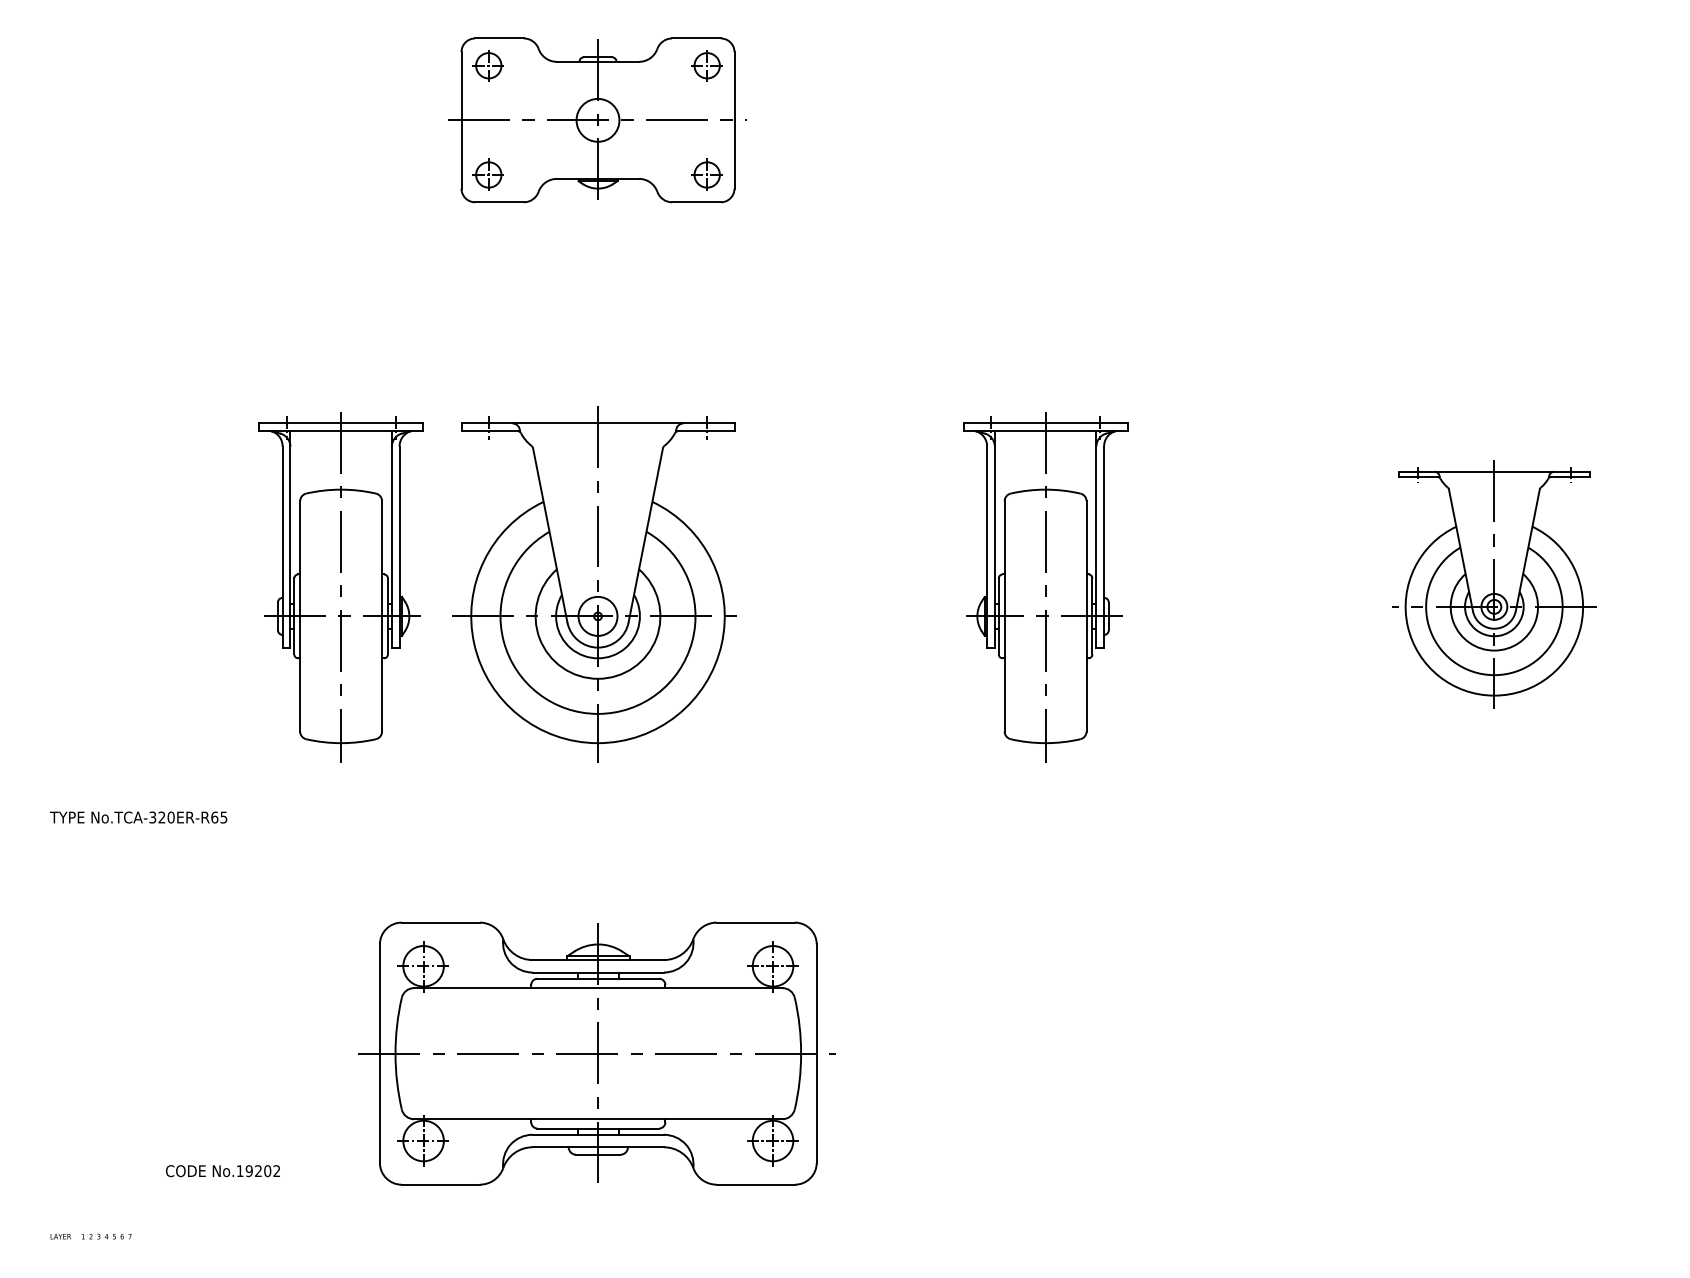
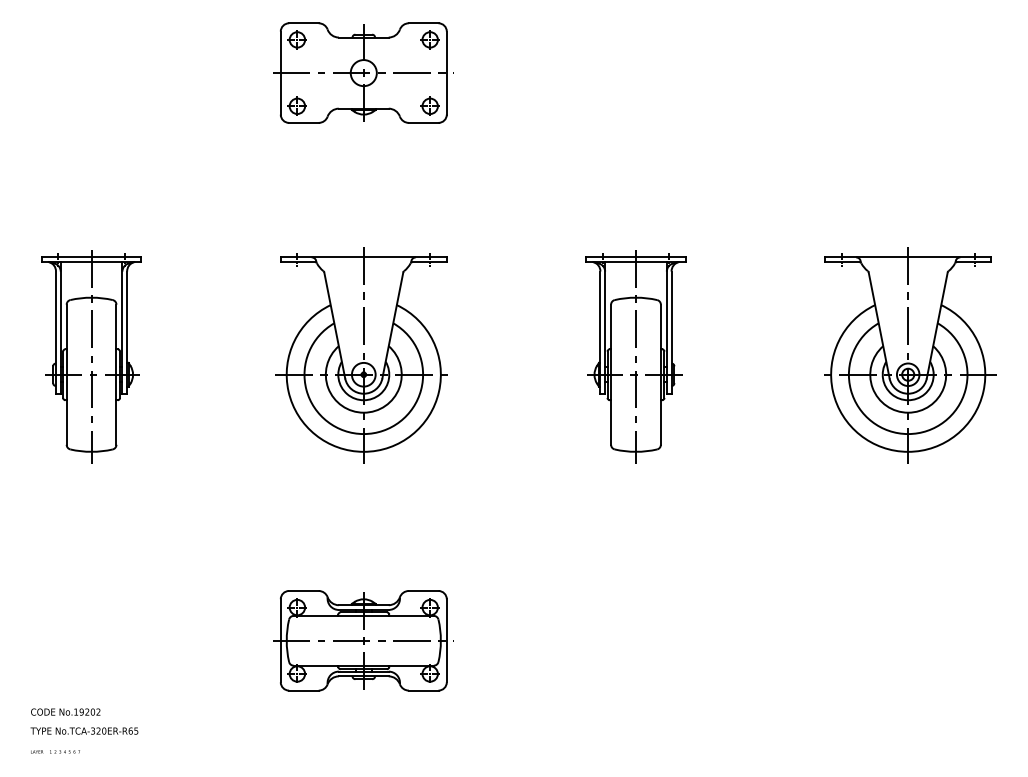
part: (1497, 584) -> (910, 355), size x1.43
part: (340, 586) -> (91, 356), moved
text: (138, 816) -> (84, 730), moved
part: (597, 1053) -> (363, 640), size x0.62
text: (222, 1170) -> (65, 711), moved

